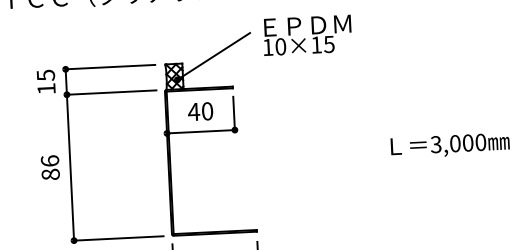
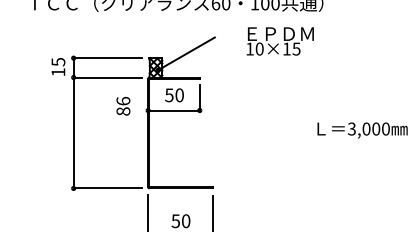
text: (306, 35) -> (279, 41), moved
text: (192, 112) -> (168, 95), 40 -> 50
text: (50, 168) -> (123, 106), moved

